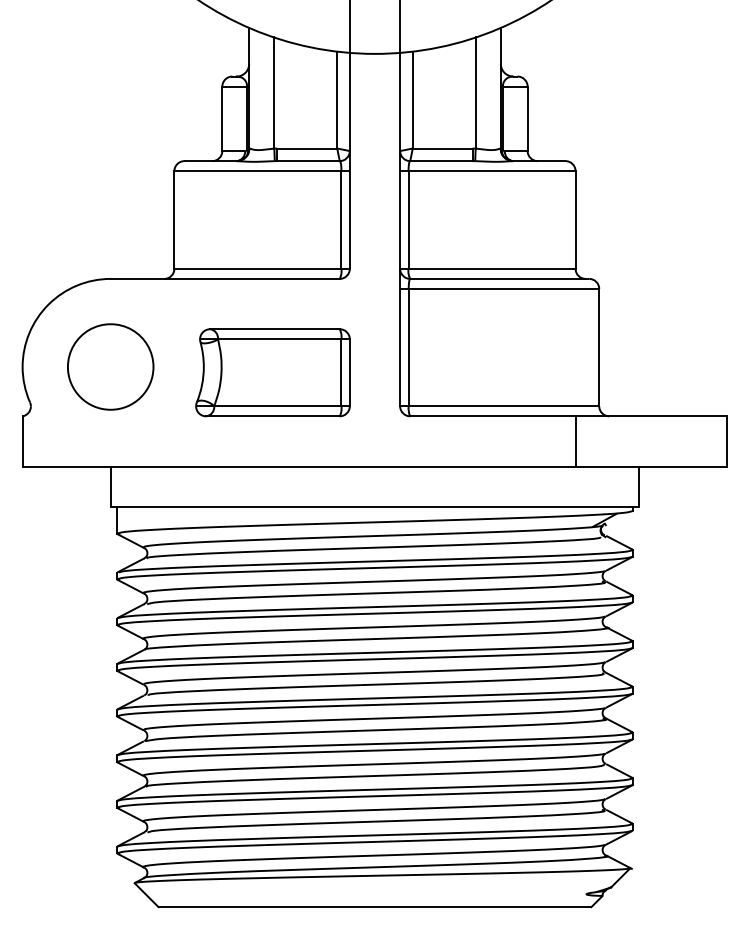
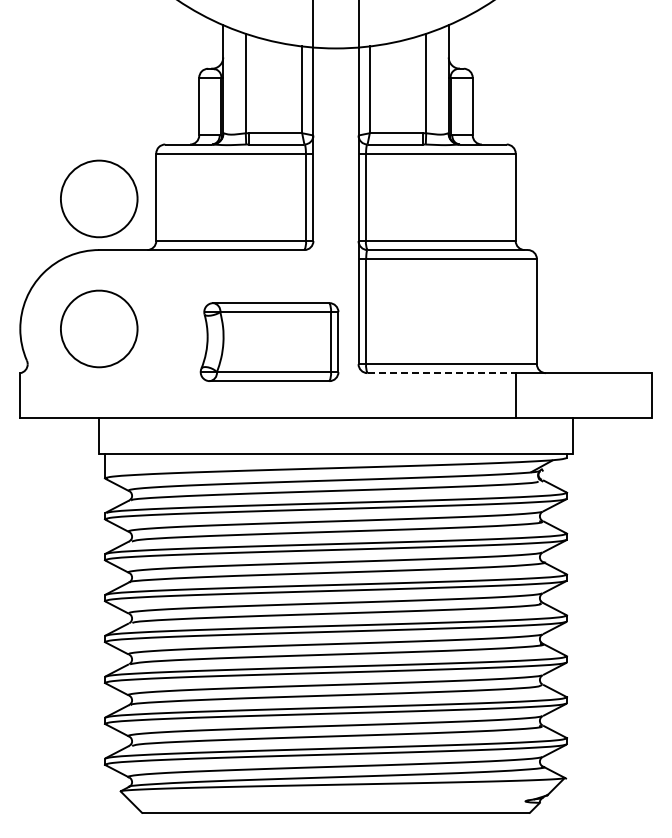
part: (111, 221) -> (99, 198), added
part: (272, 372) -> (269, 341), moved
line: (493, 416) -> (442, 373), solid -> dashed

